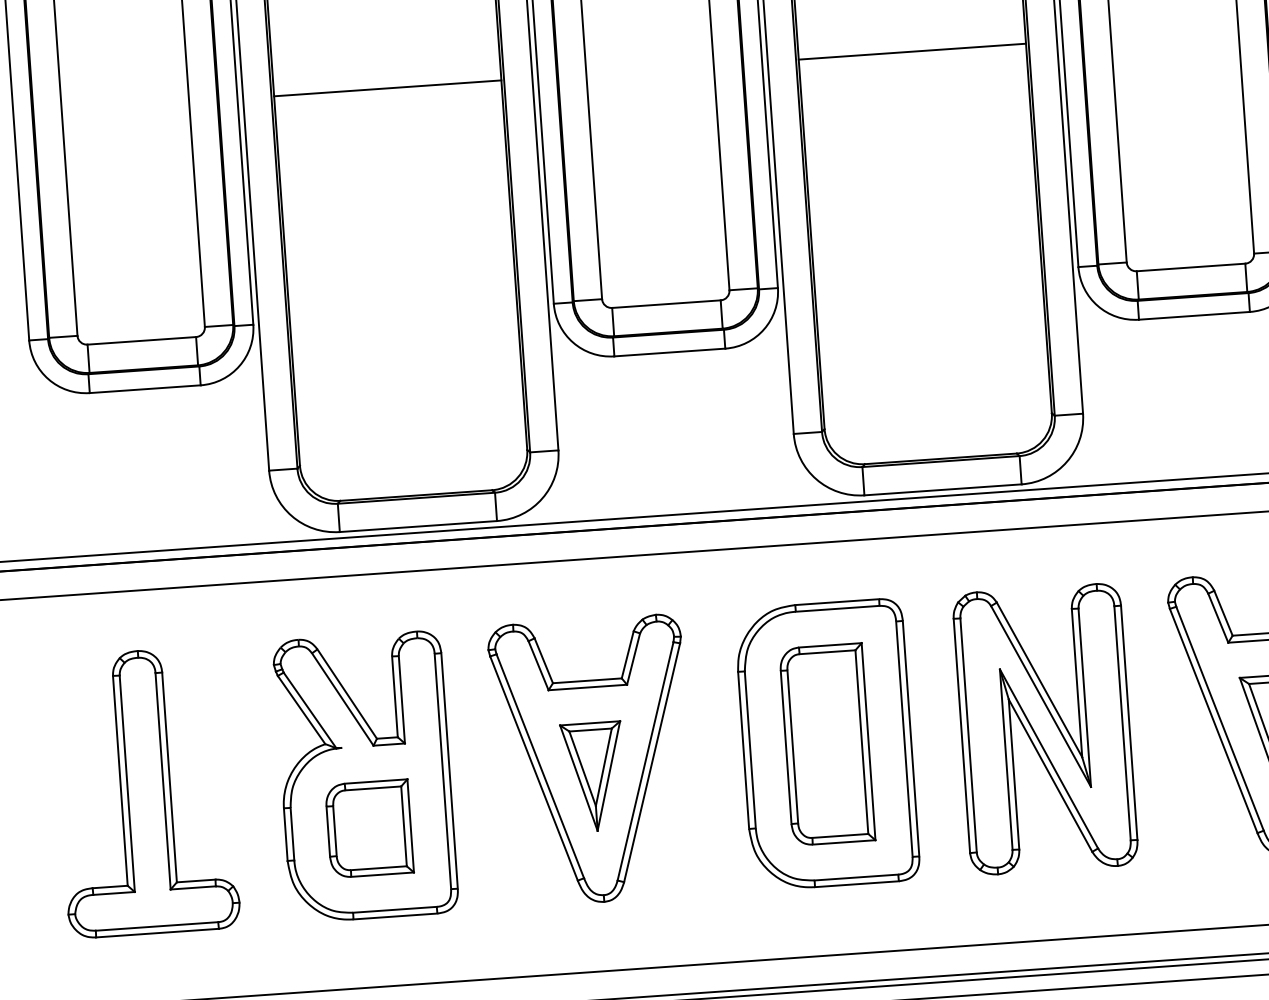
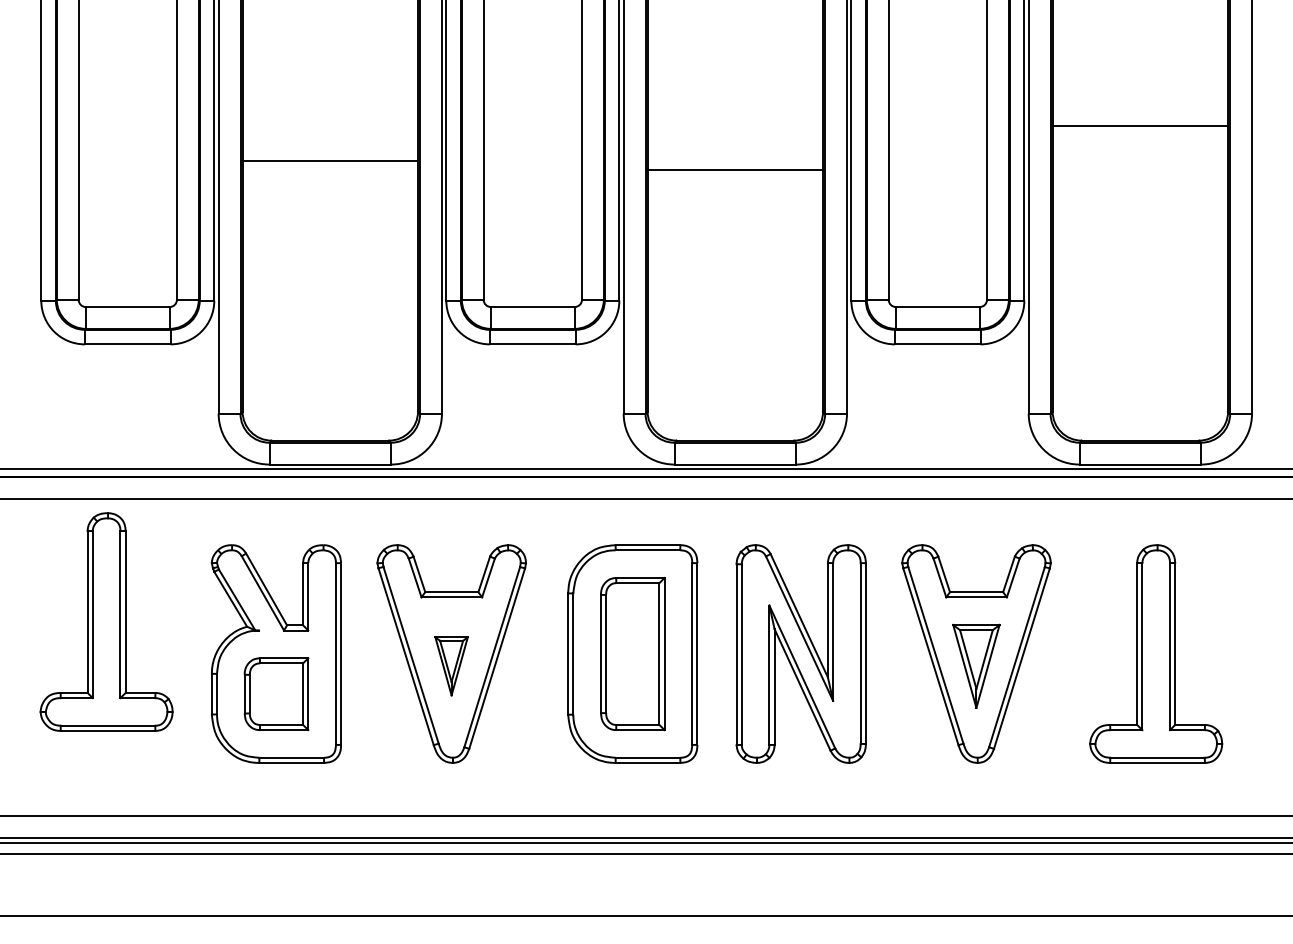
line: (912, 51) -> (735, 170), moved
line: (388, 88) -> (330, 161), moved
part: (593, 775) -> (451, 665), size x0.7
part: (145, 791) -> (106, 621), moved

